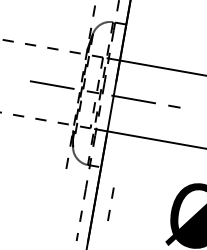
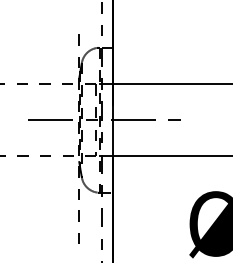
line: (111, 198) -> (78, 221), moved

